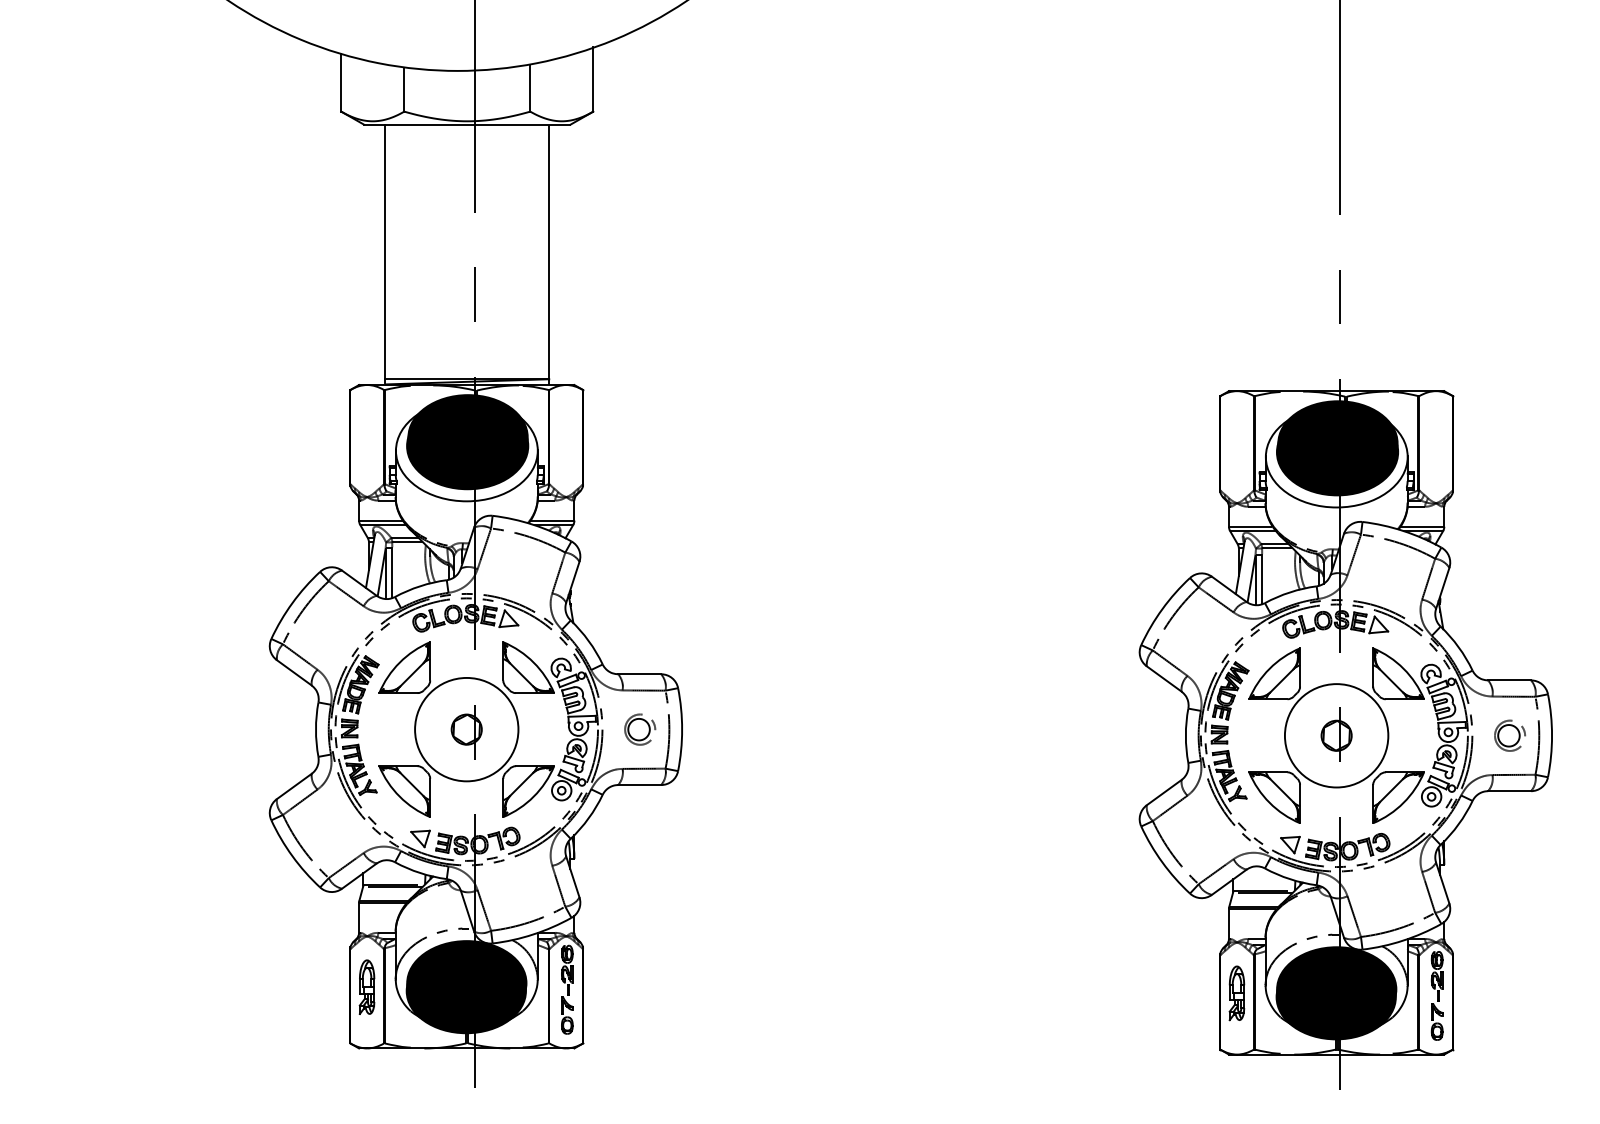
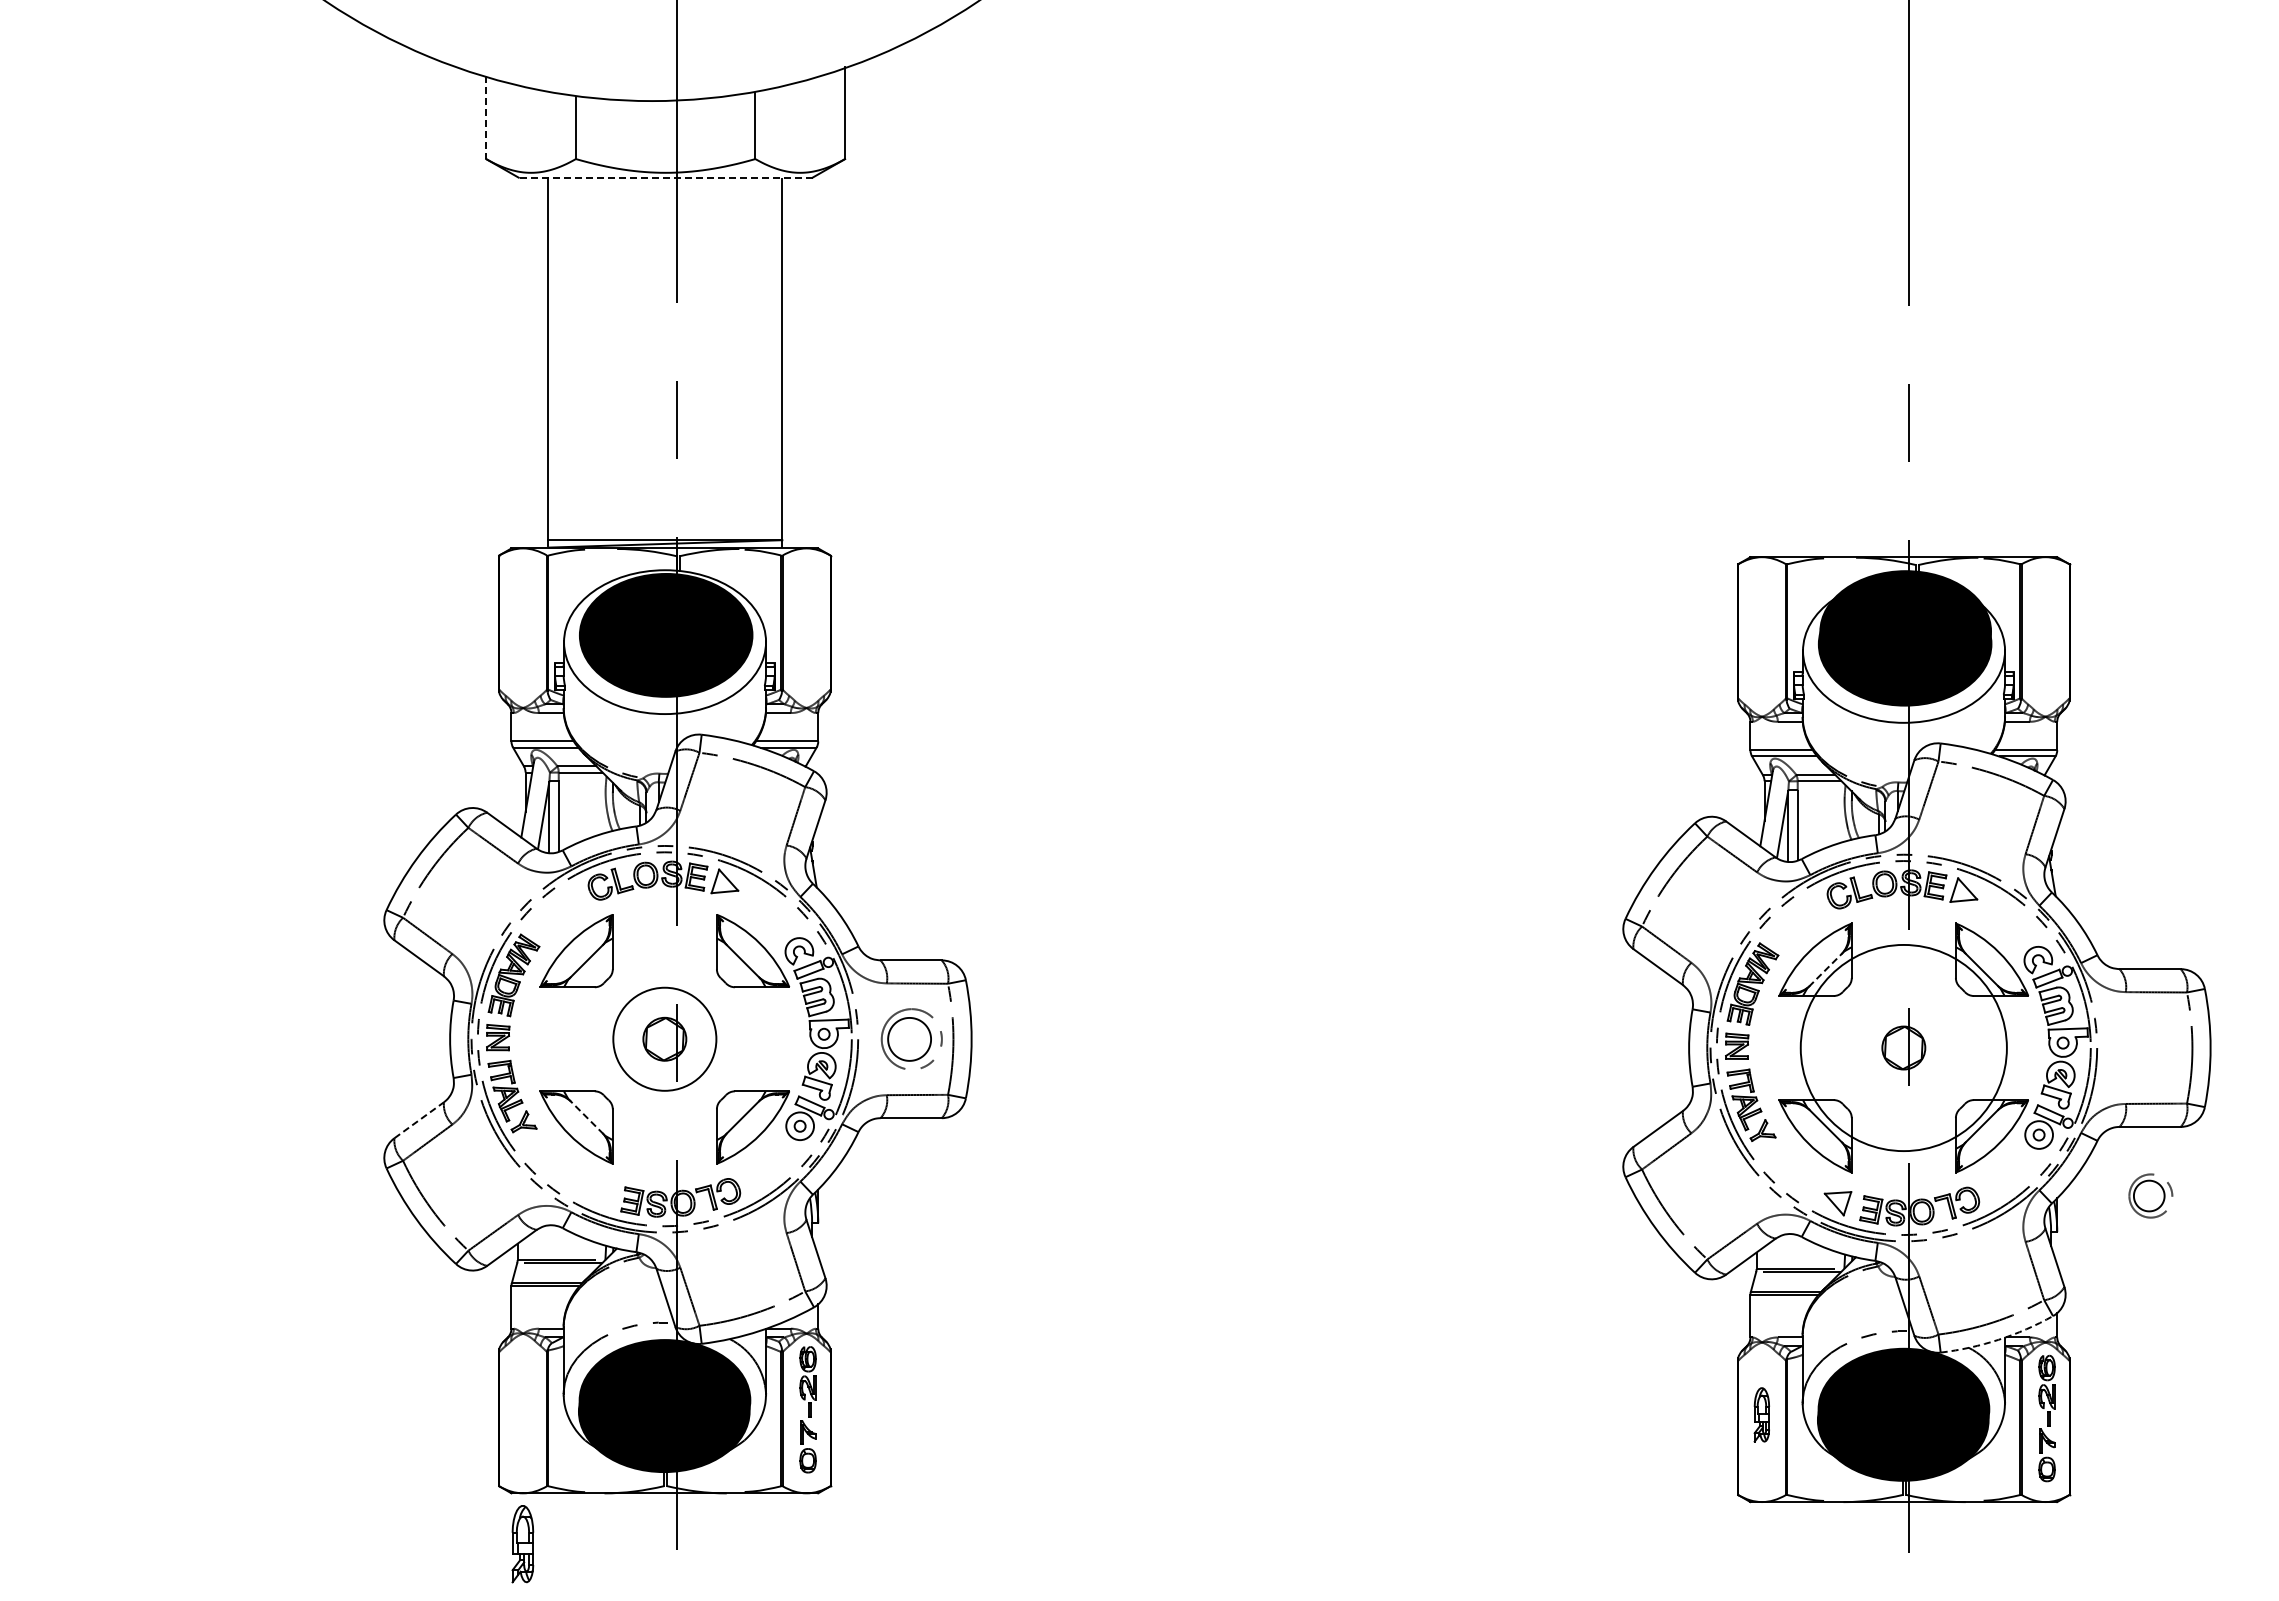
line: (341, 83) -> (486, 118), solid -> dashed
line: (467, 124) -> (665, 177), solid -> dashed
fill: (467, 437) -> (666, 622), removed
line: (1281, 680) -> (1825, 969), solid -> dashed
circle: (466, 729) -> (664, 1038), size x0.7
part: (639, 729) -> (911, 1038), size x1.4
circle: (1336, 735) -> (1903, 1047), size x1.4
part: (1509, 735) -> (2150, 1195), moved
line: (411, 784) -> (586, 1117), solid -> dashed
line: (294, 786) -> (419, 1120), solid -> dashed
part: (420, 838) -> (598, 1194), removed
arc: (1403, 940) -> (1998, 1339), solid -> dashed
part: (366, 987) -> (522, 1544), moved
part: (1236, 993) -> (1761, 1414), size x0.7

